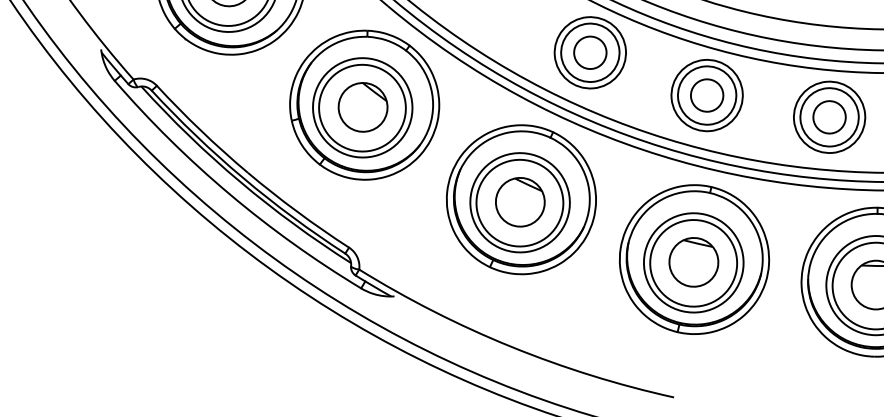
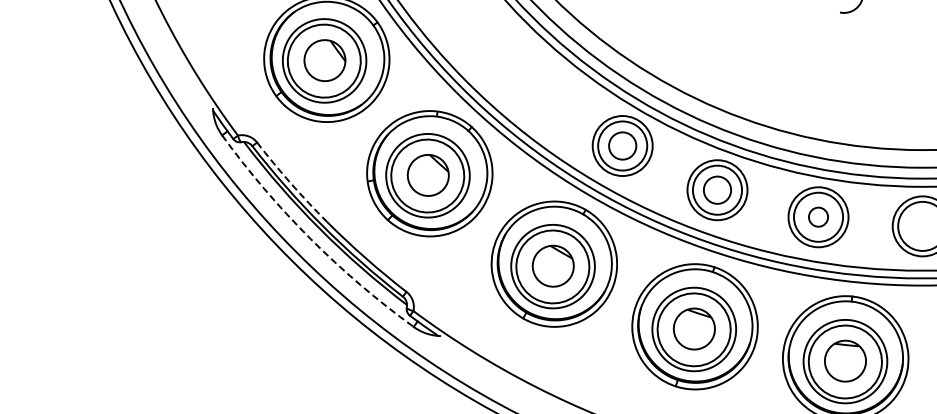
circle: (829, 116) -> (818, 216), size x0.7
arc: (200, 130) -> (290, 183), solid -> dashed
arc: (229, 194) -> (310, 238), solid -> dashed

